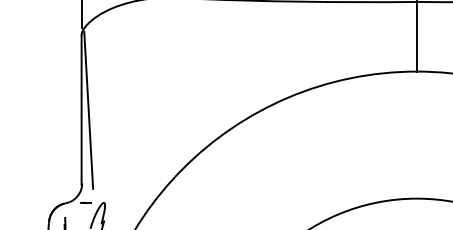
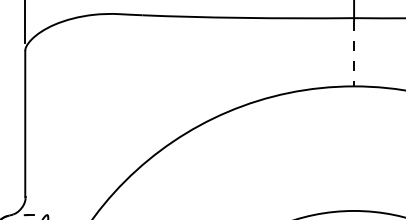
line: (417, 38) -> (354, 53), solid -> dashed
line: (88, 109) -> (32, 123), removed

